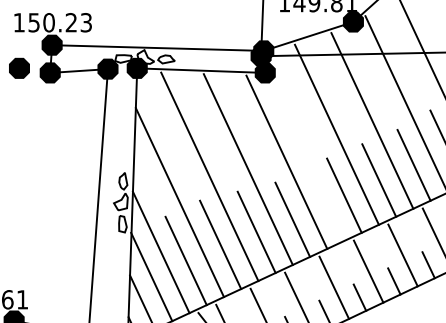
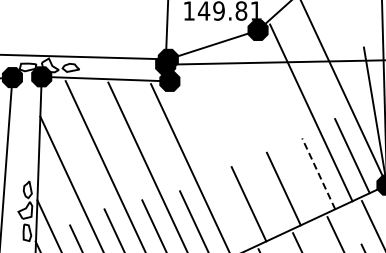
line: (372, 120) -> (277, 128), removed
line: (336, 134) -> (241, 143), removed
line: (413, 164) -> (318, 173), solid -> dashed

